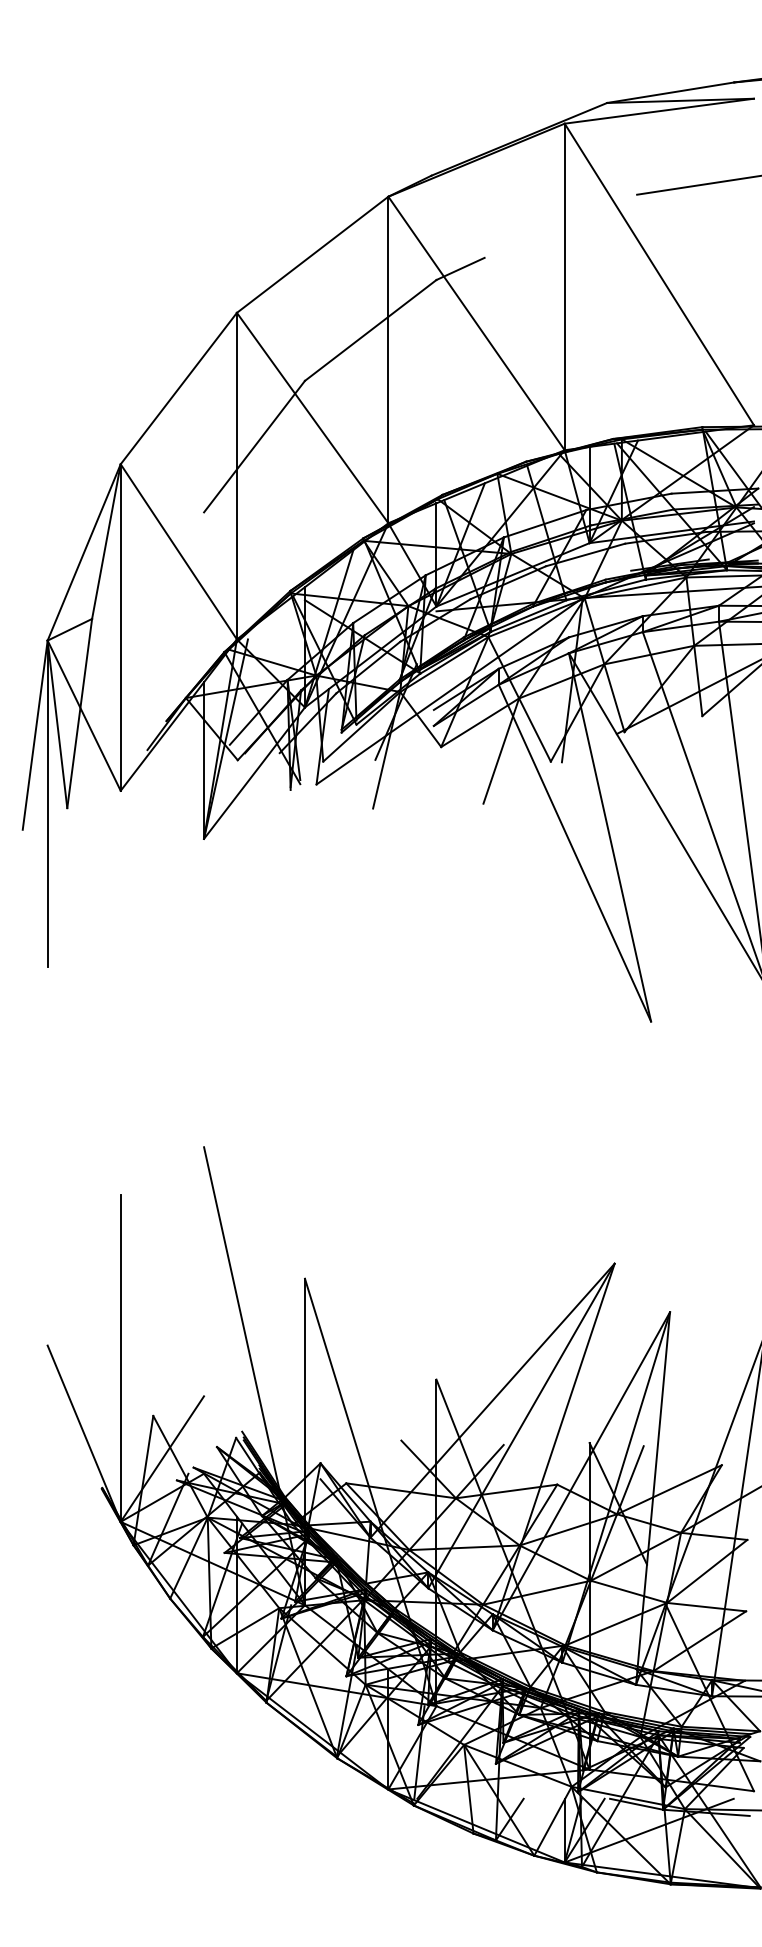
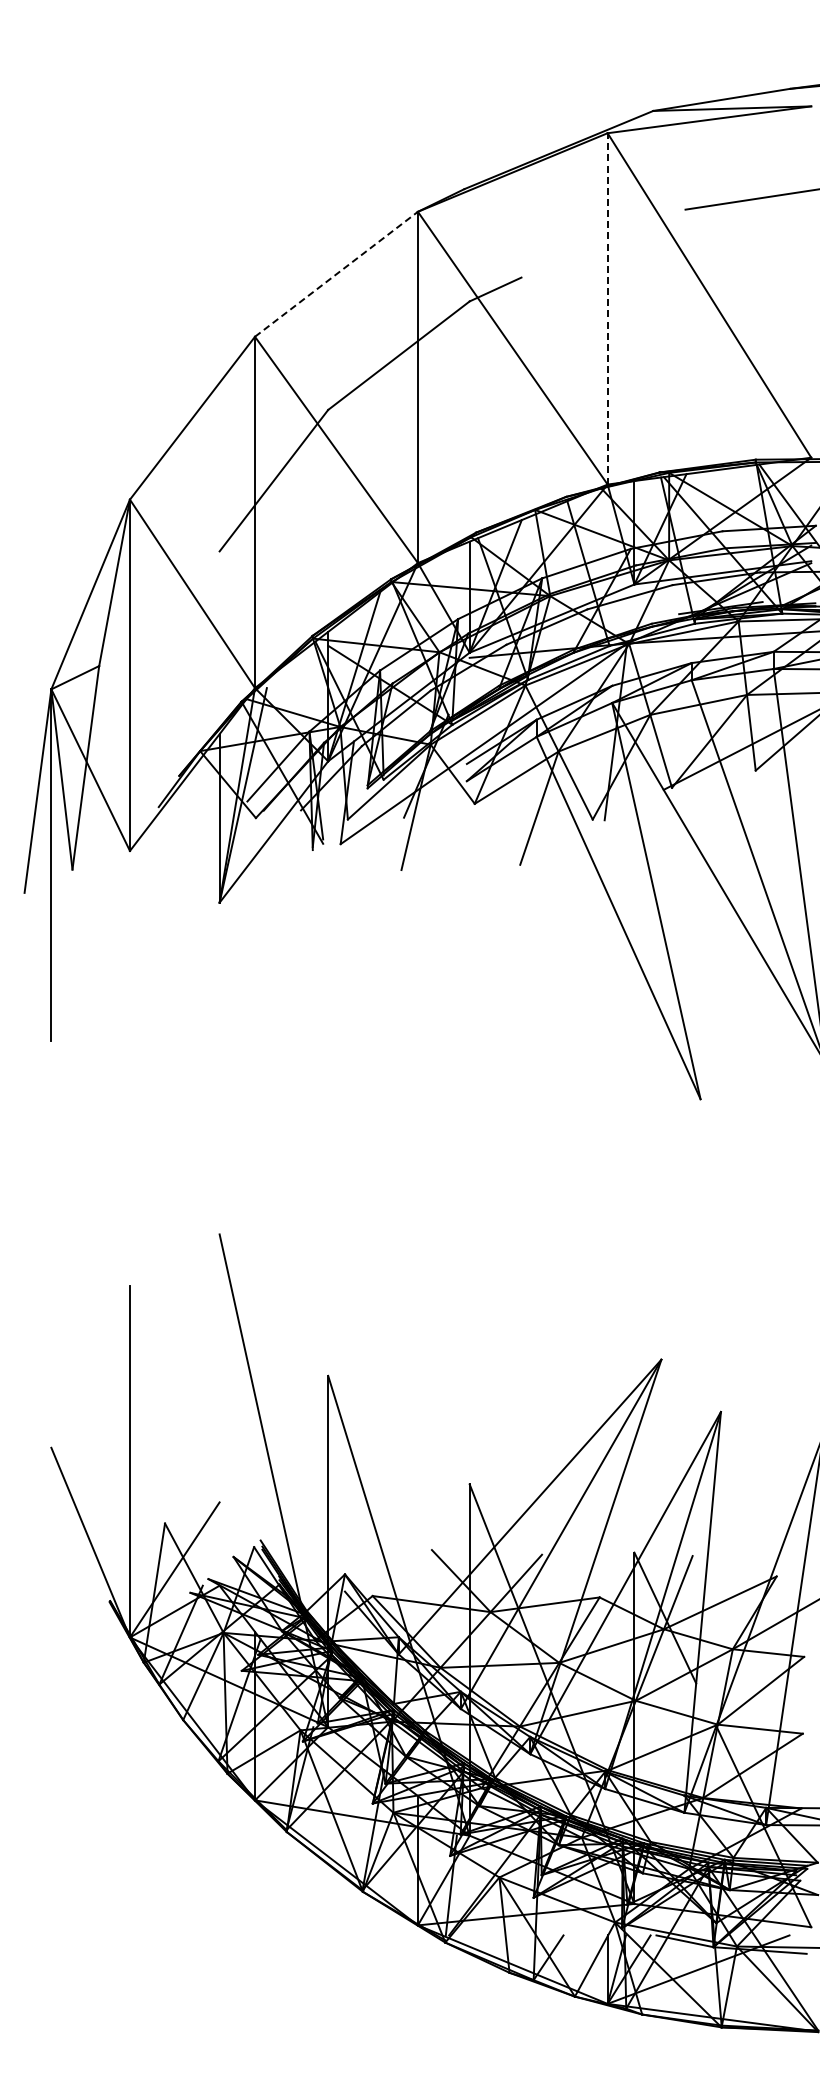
line: (312, 254) -> (336, 274), solid -> dashed
line: (564, 286) -> (607, 308), solid -> dashed

